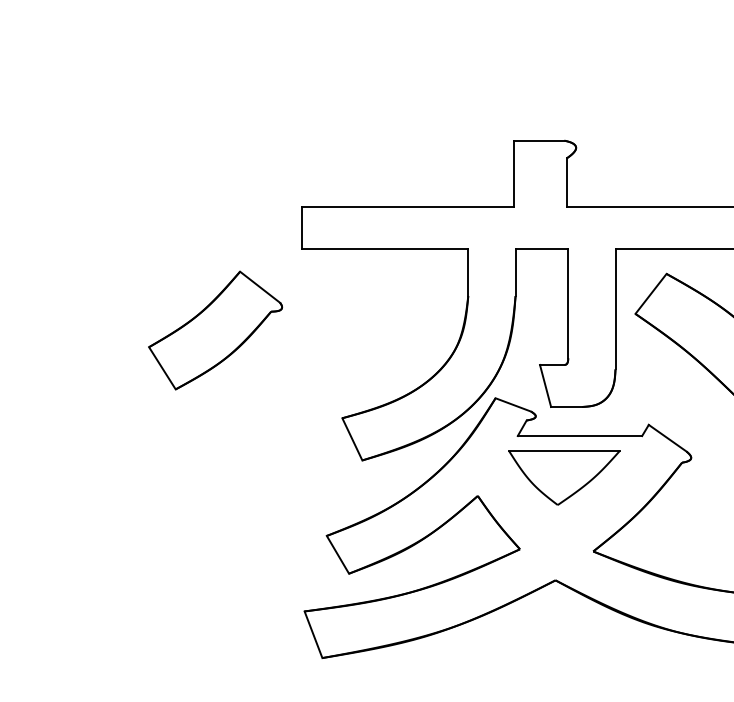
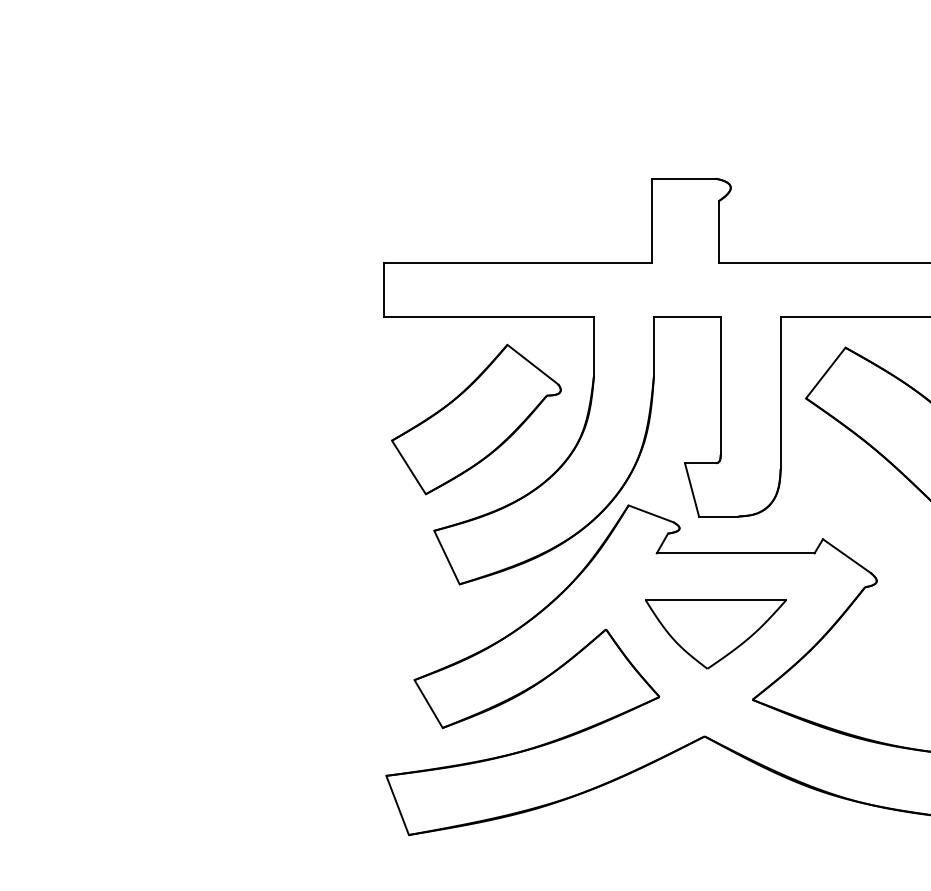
part: (215, 330) -> (476, 419), moved
part: (564, 477) -> (716, 633), moved

